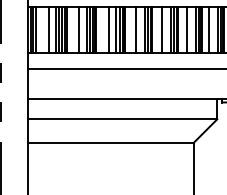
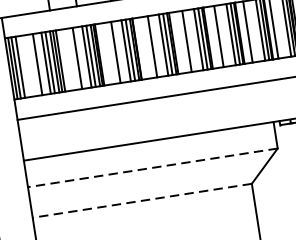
line: (122, 119) -> (152, 167), solid -> dashed
line: (111, 142) -> (142, 200), solid -> dashed

